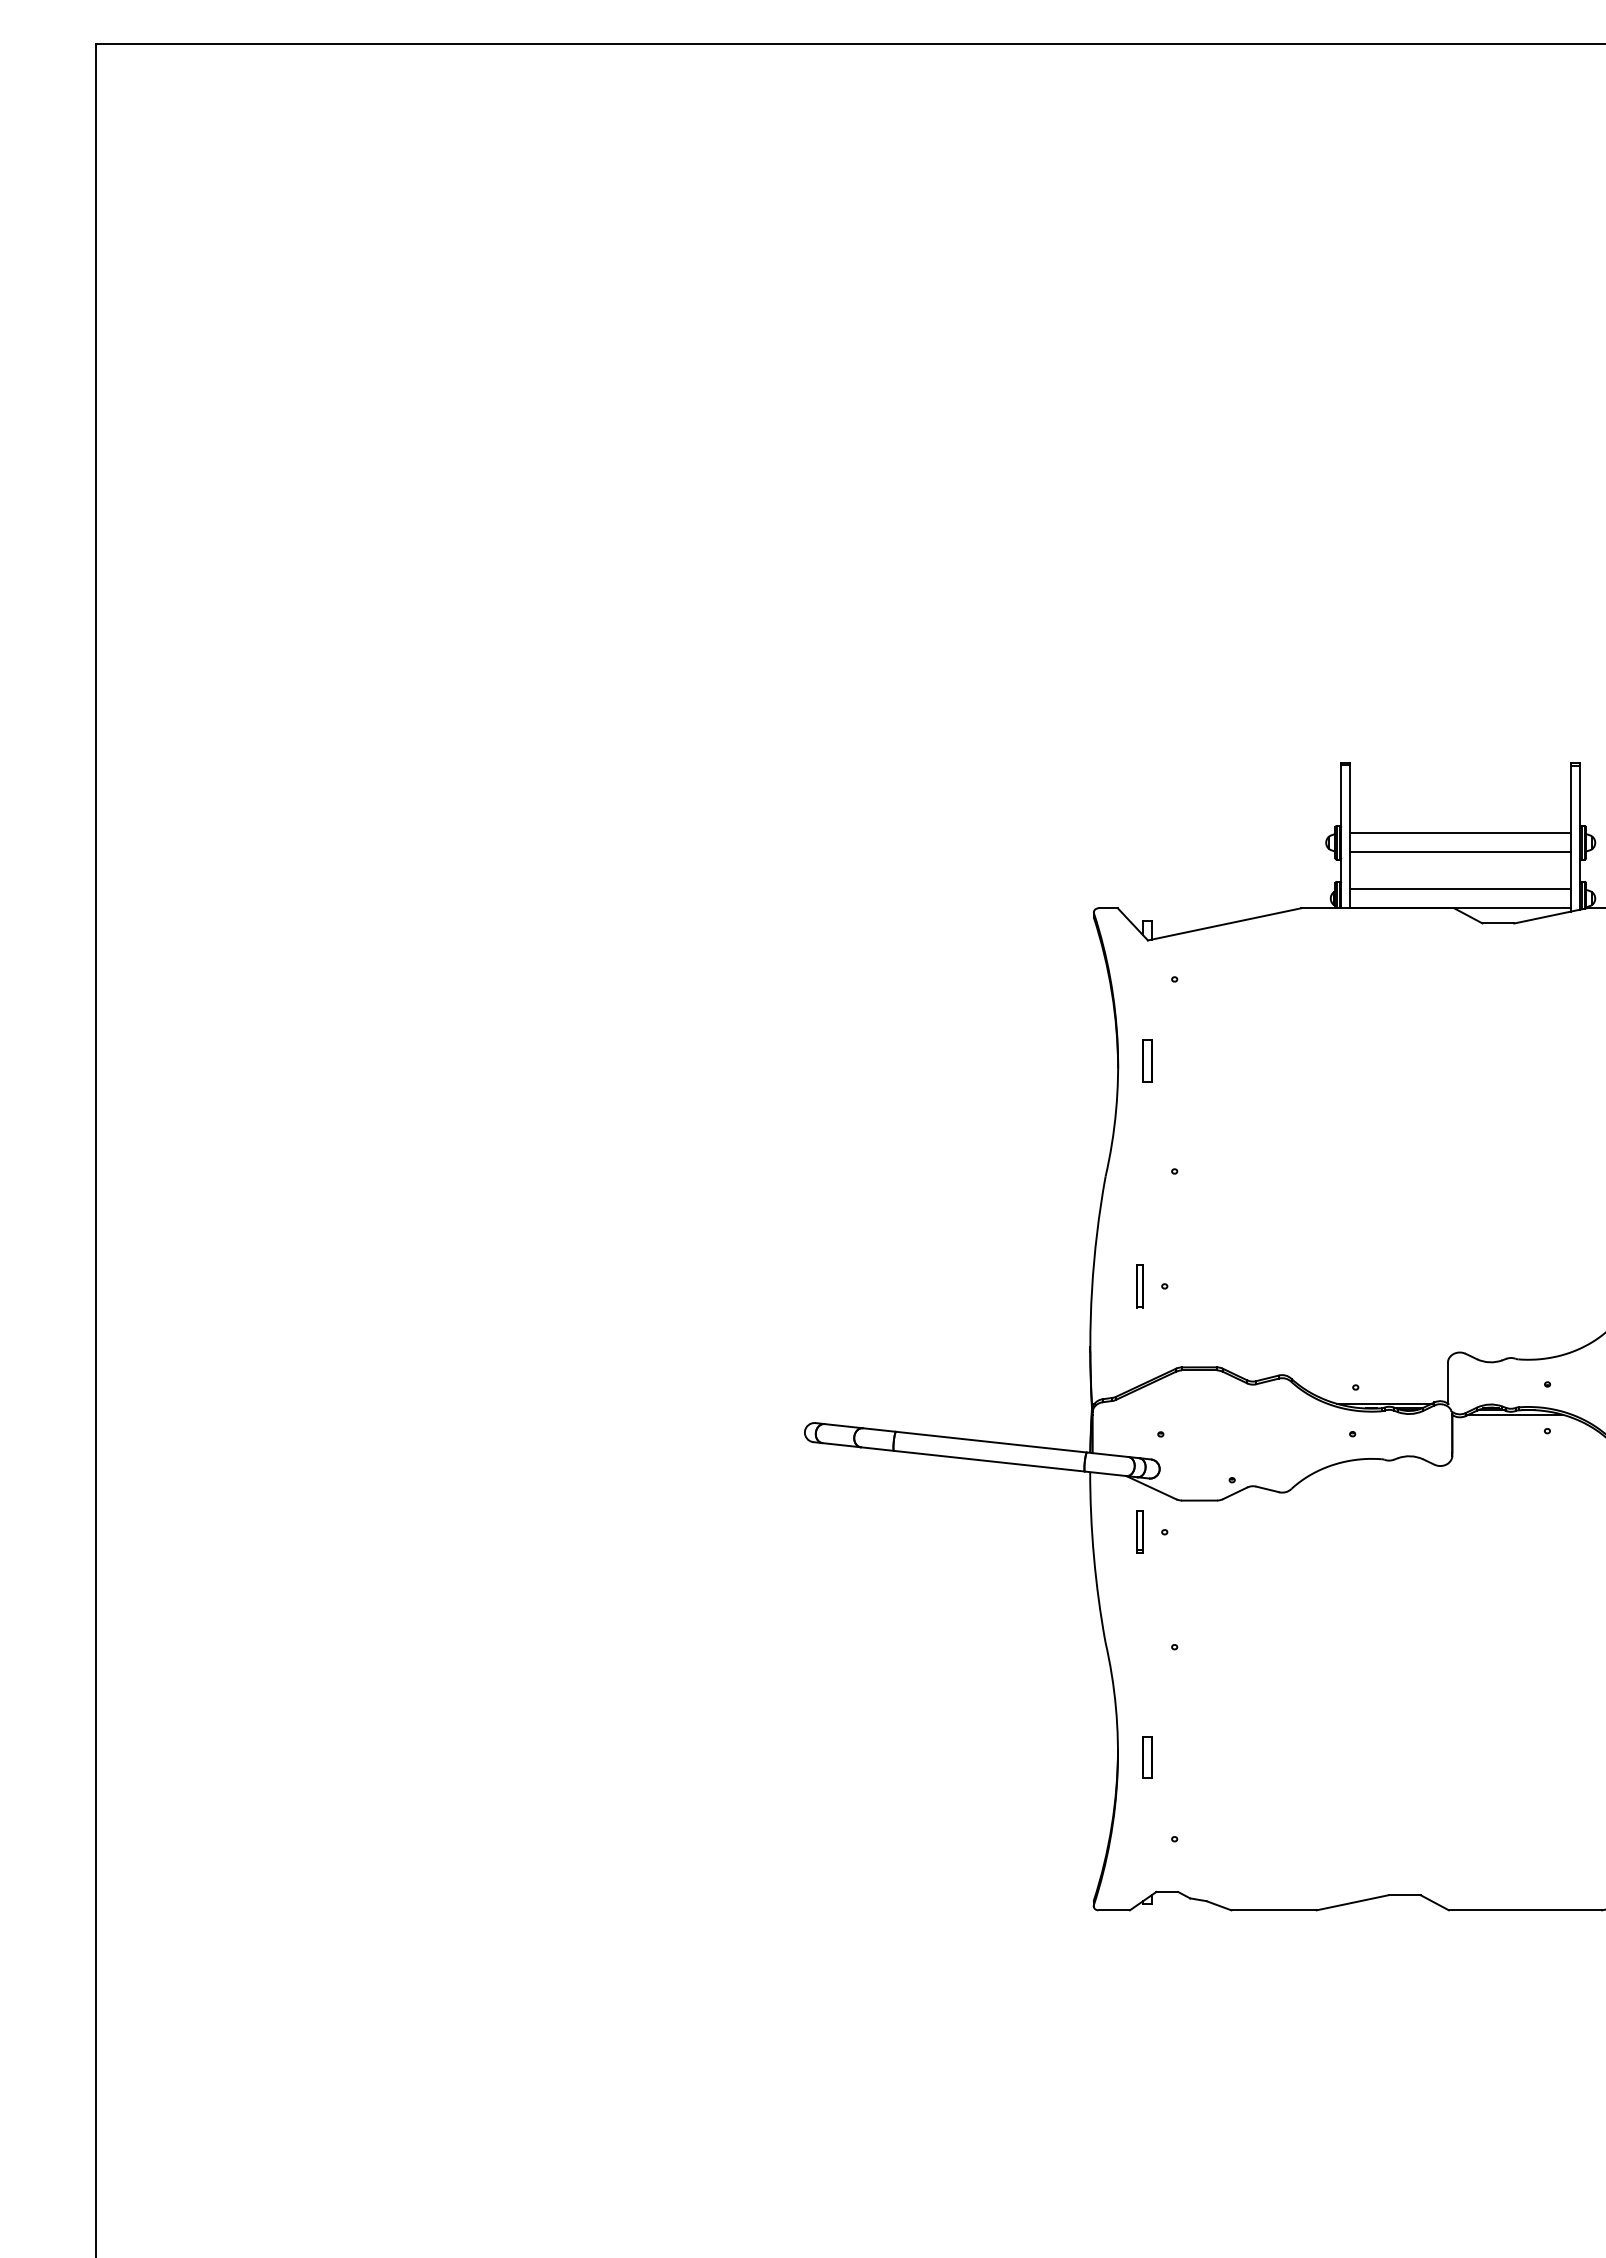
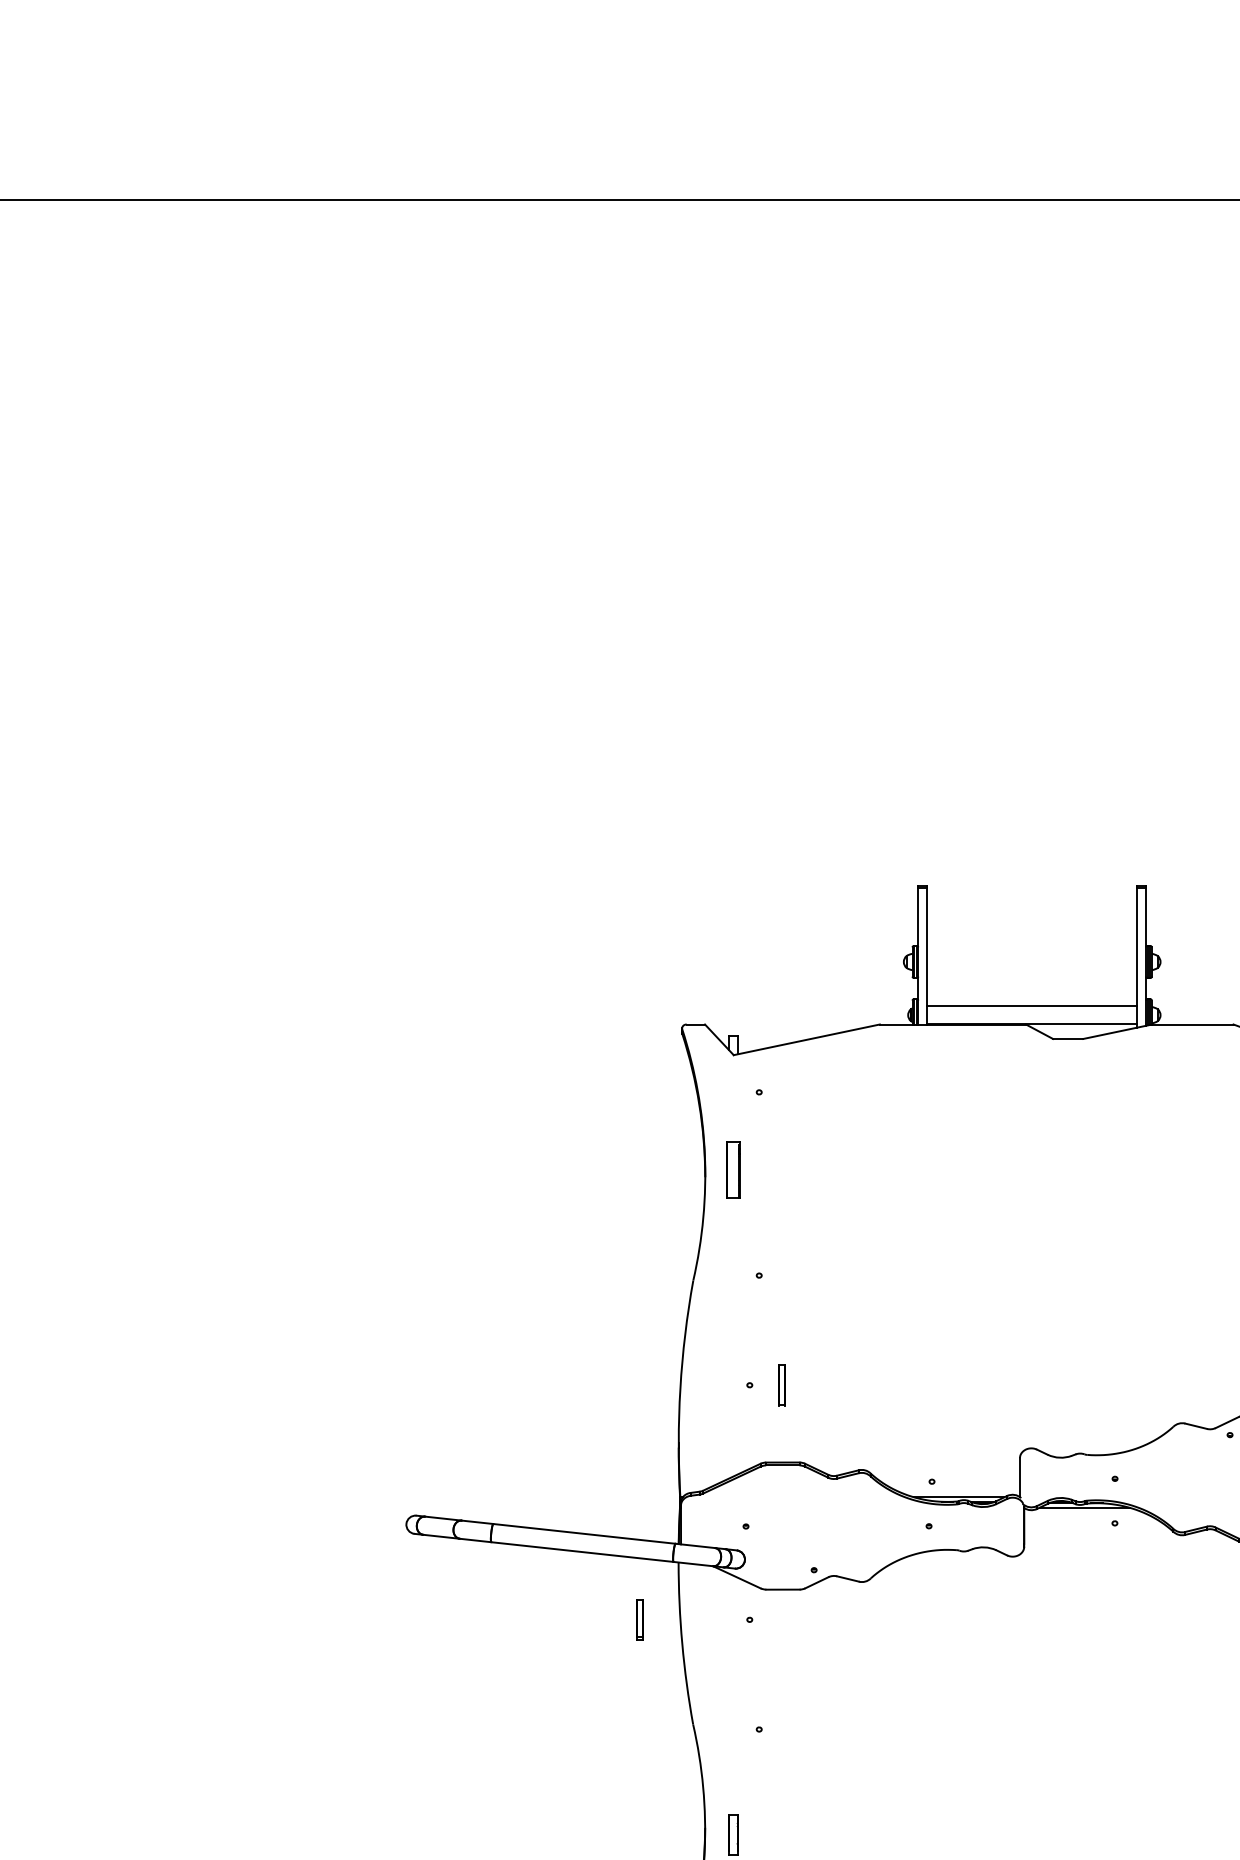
line: (1460, 833) -> (1031, 953), removed
line: (1460, 852) -> (1031, 971), removed
part: (1147, 1060) -> (733, 1169), size x1.4
part: (1139, 1286) -> (781, 1385), moved
part: (1139, 1531) -> (639, 1619), moved

